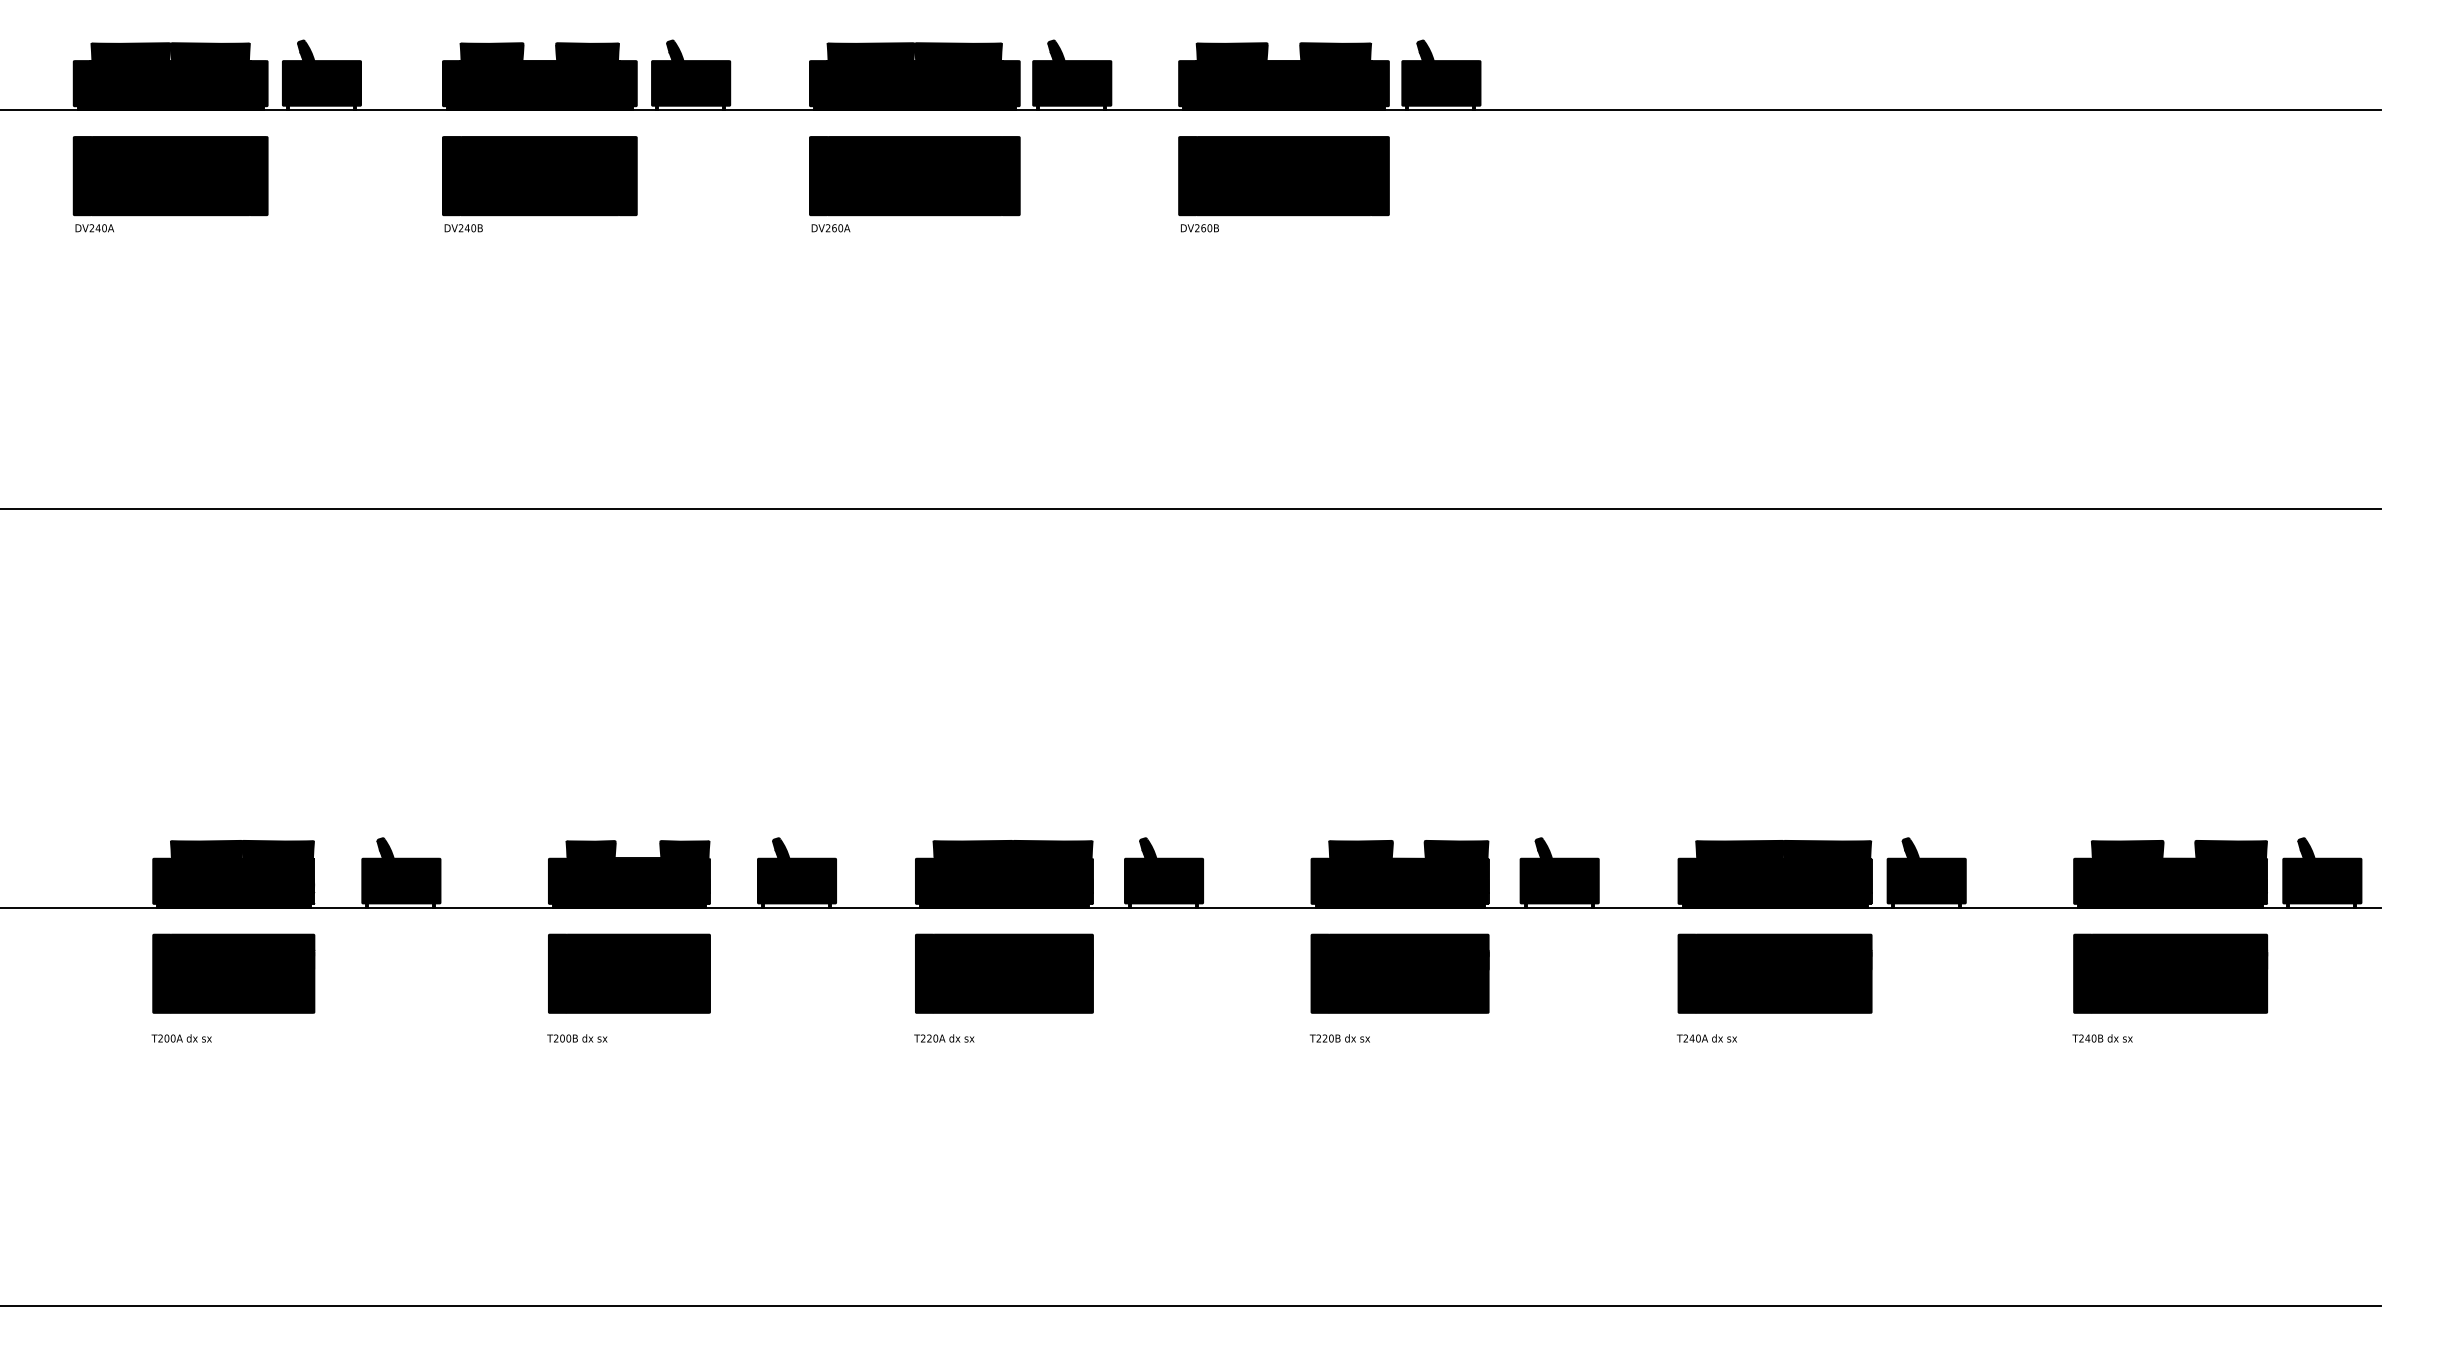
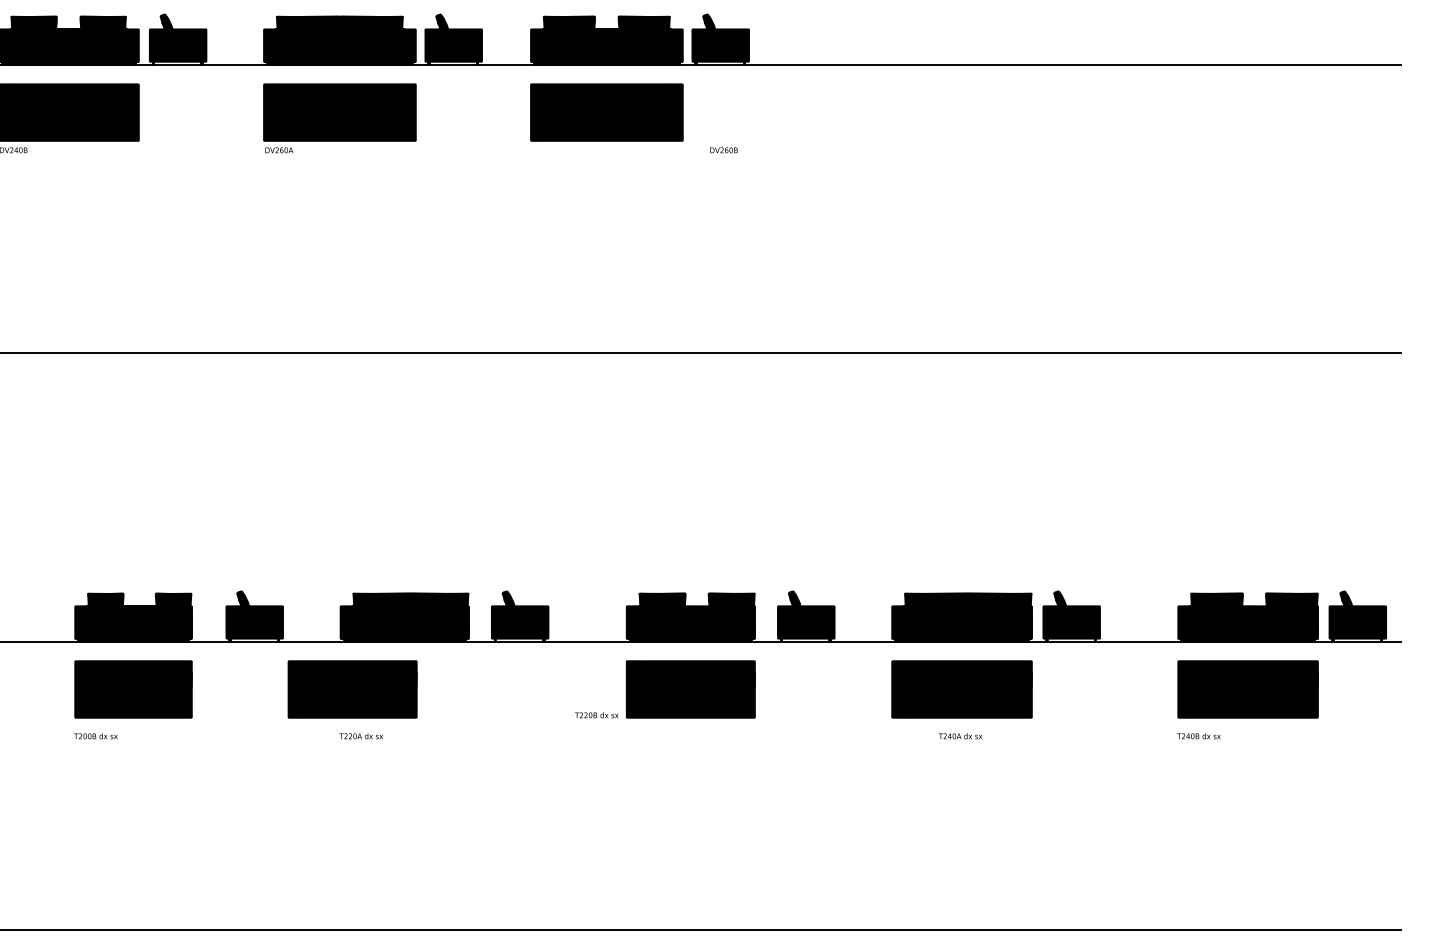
text: (1199, 228) -> (723, 150), moved
part: (1004, 973) -> (352, 689), moved
text: (1339, 1038) -> (596, 715), moved
text: (1706, 1038) -> (960, 736), moved

